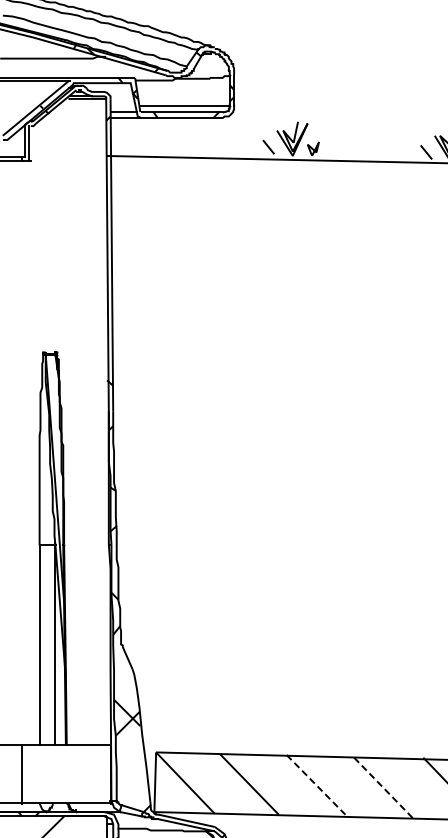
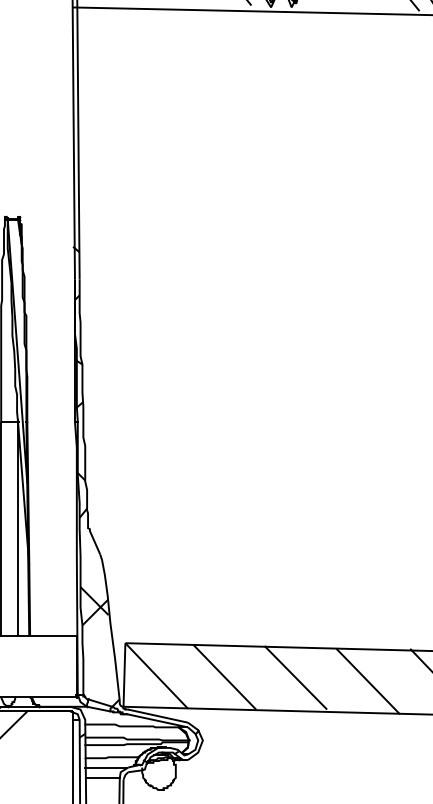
line: (316, 784) -> (296, 677), dashed -> solid
line: (383, 788) -> (367, 681), dashed -> solid

